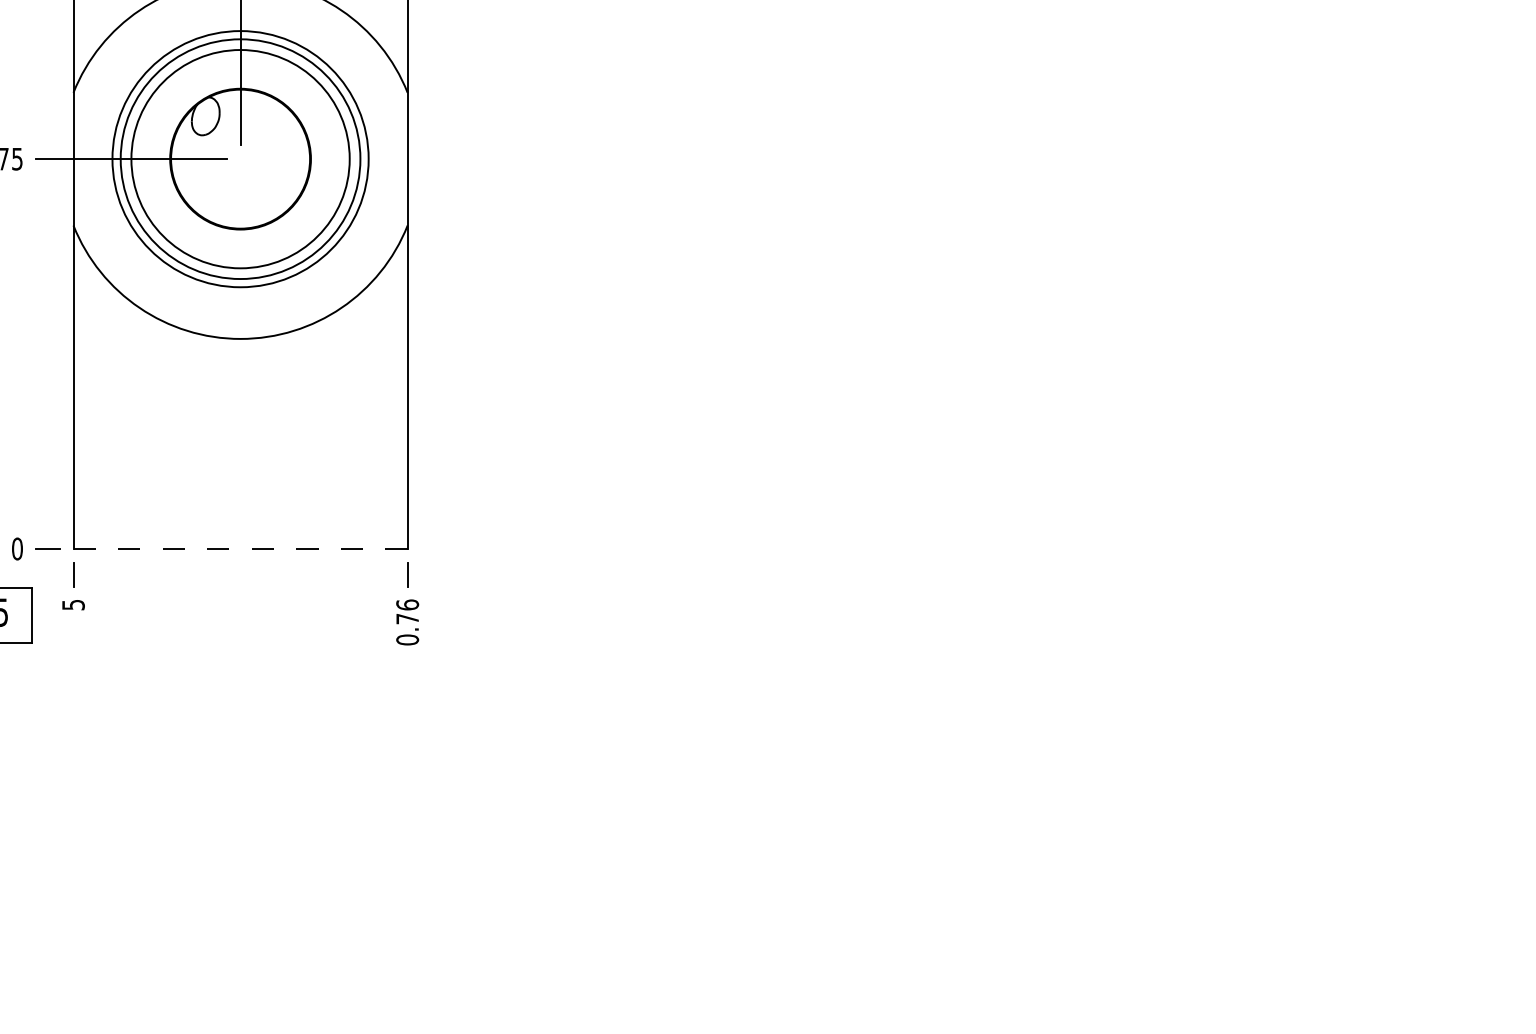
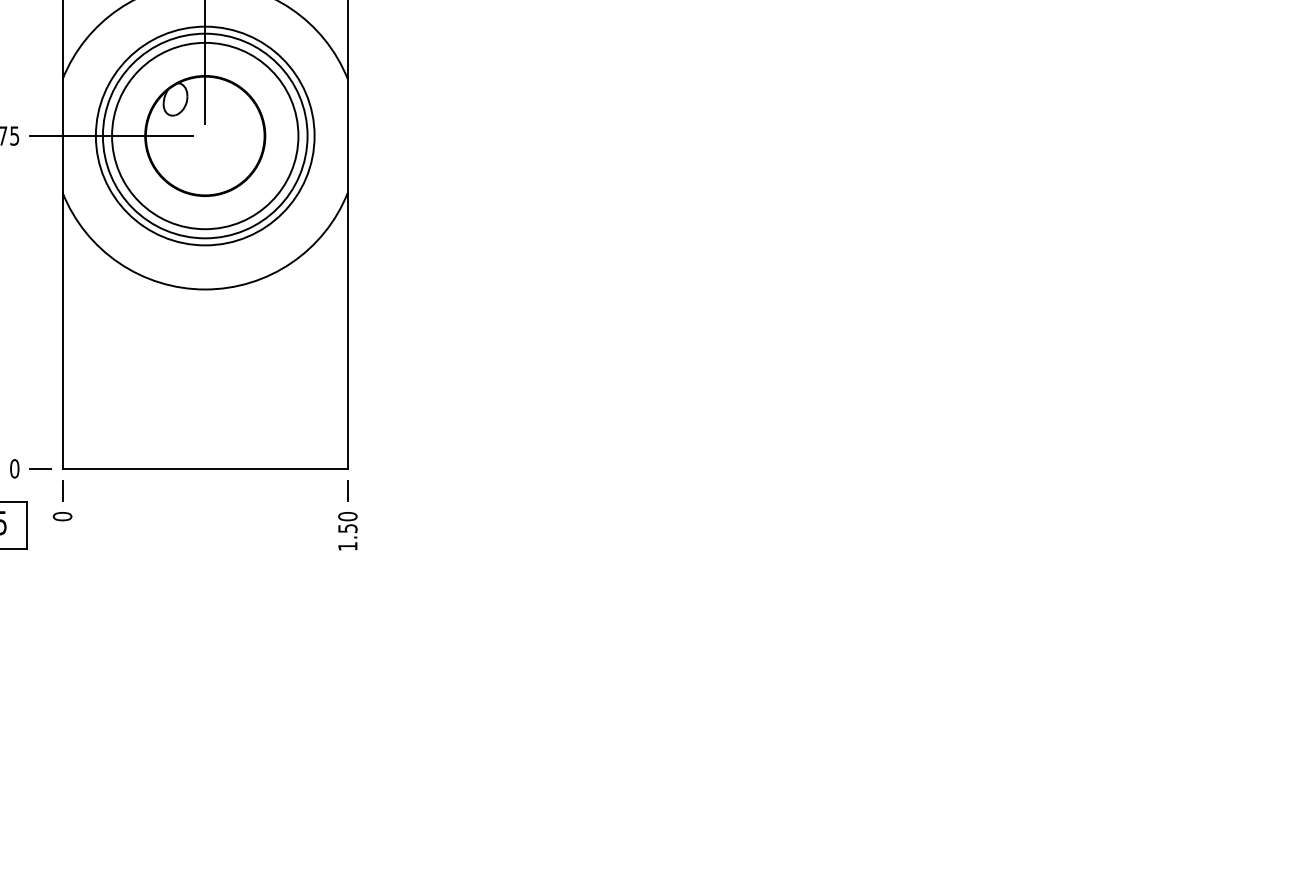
line: (240, 548) -> (205, 468), dashed -> solid
text: (73, 604) -> (62, 516), 5 -> 0
text: (407, 622) -> (347, 531), 0.76 -> 1.50

